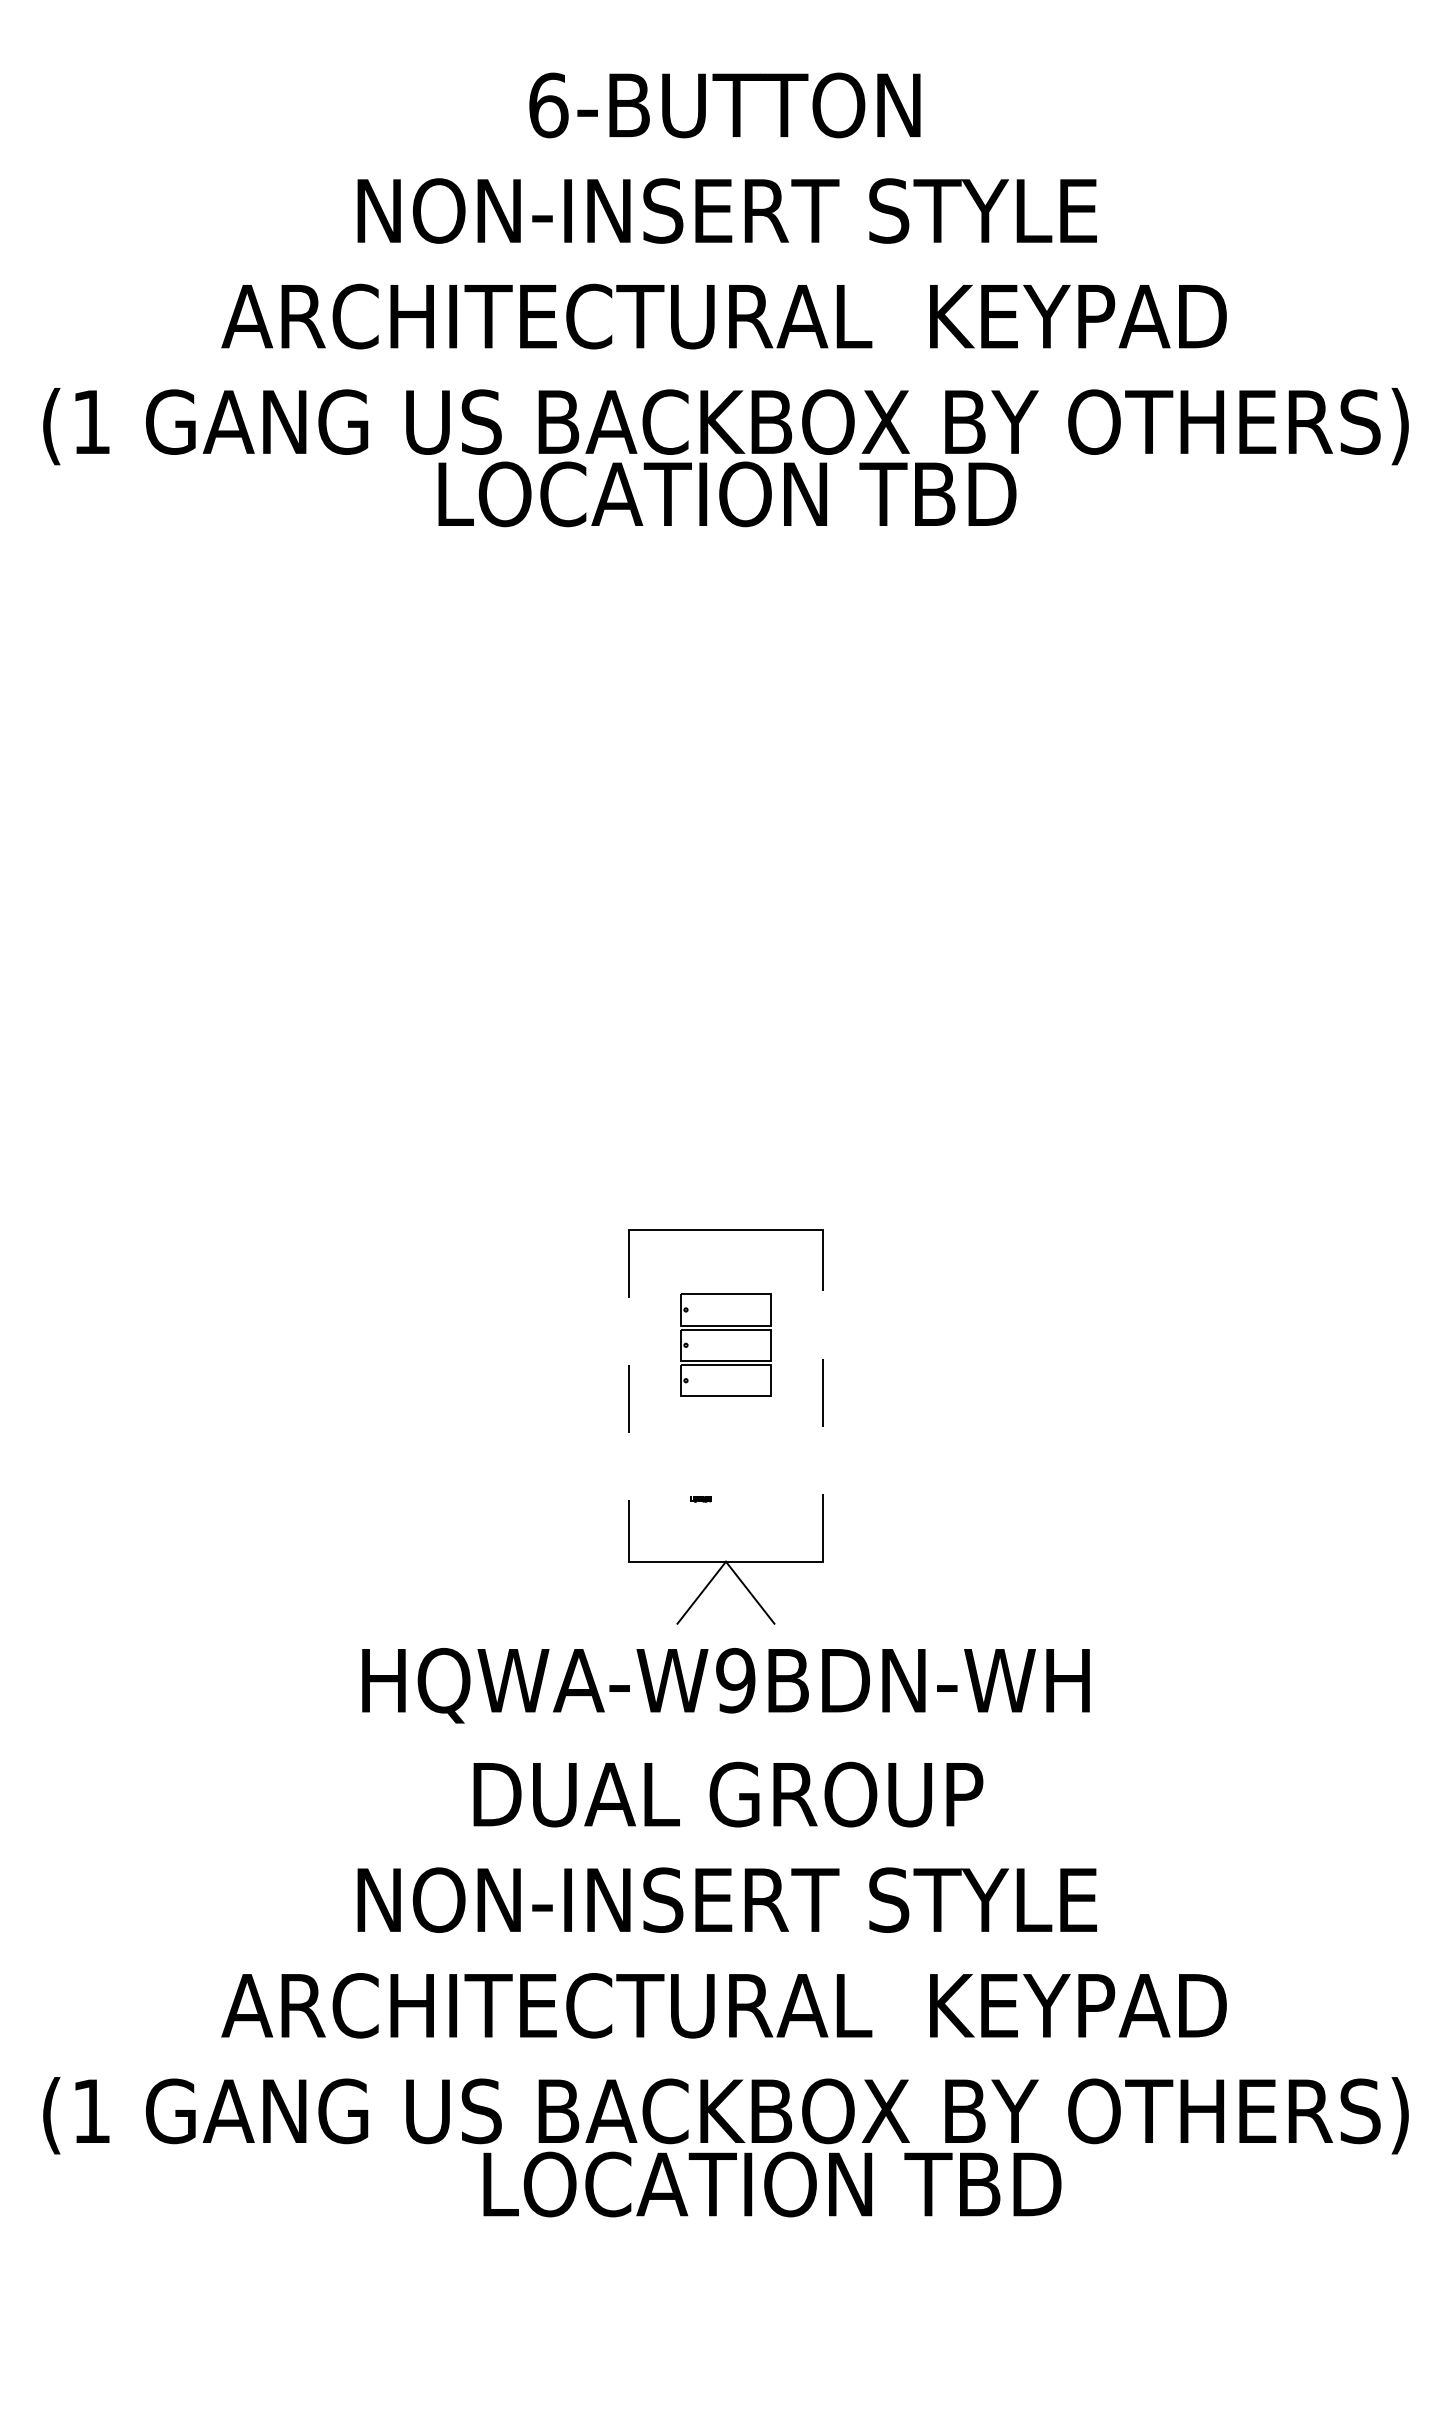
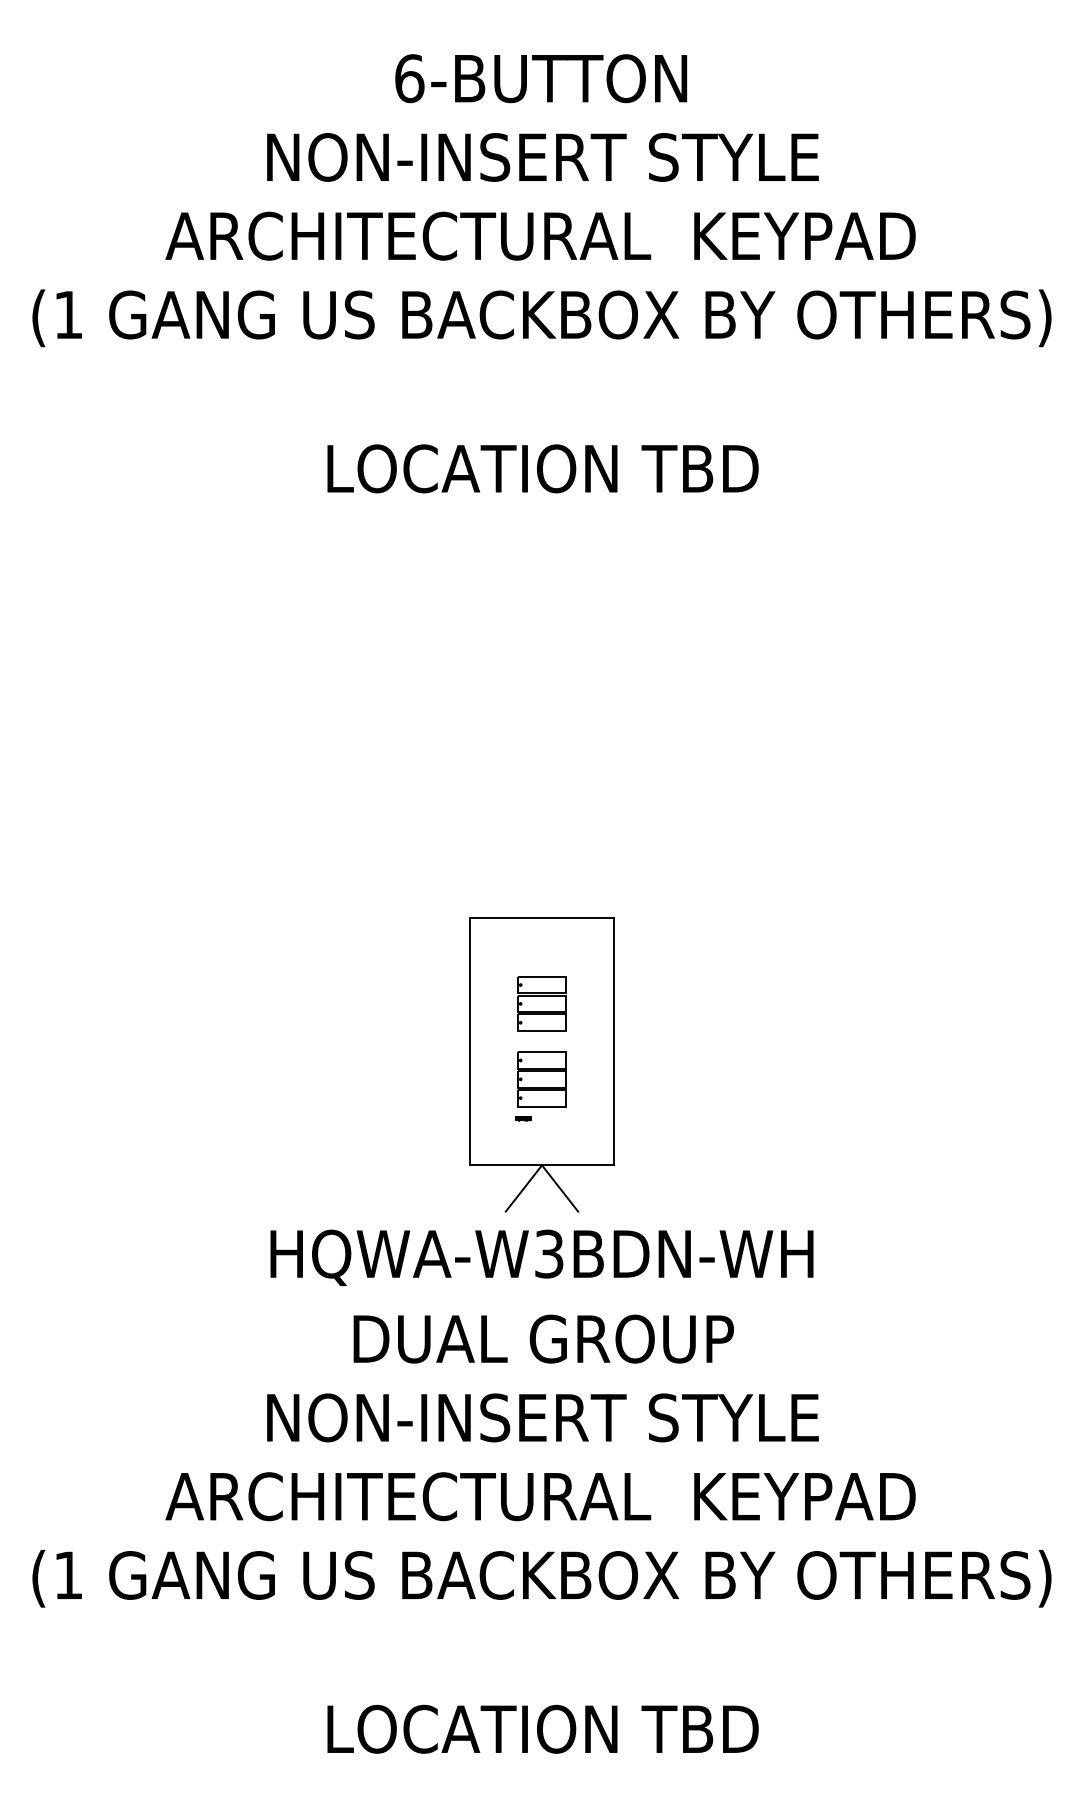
text: (727, 494) -> (543, 468), moved
part: (725, 1345) -> (541, 1003), size x0.71
line: (628, 1395) -> (469, 1041), dashed -> solid
line: (822, 1395) -> (614, 1041), dashed -> solid
part: (725, 1446) -> (541, 1079), added
text: (735, 1680) -> (549, 1253), HQWA-W9BDN-WH -> HQWA-W3BDN-WH
text: (772, 2184) -> (543, 1729), moved

